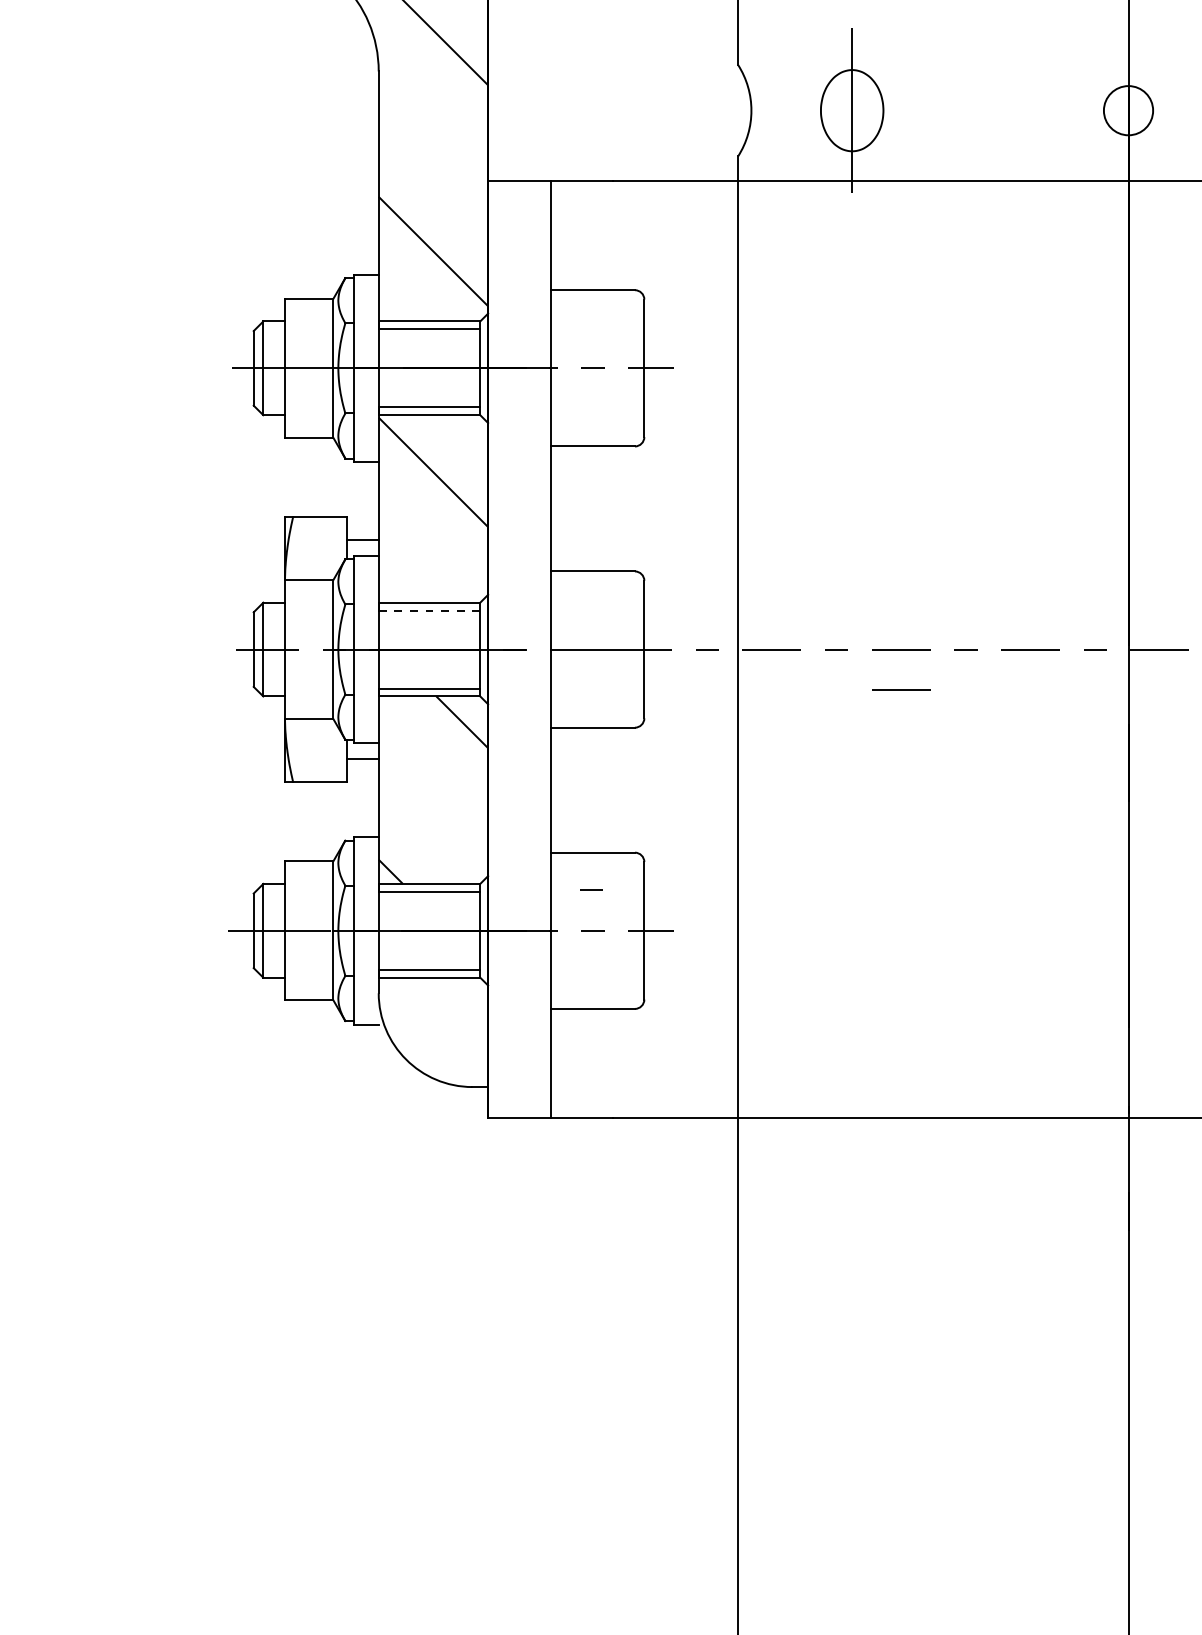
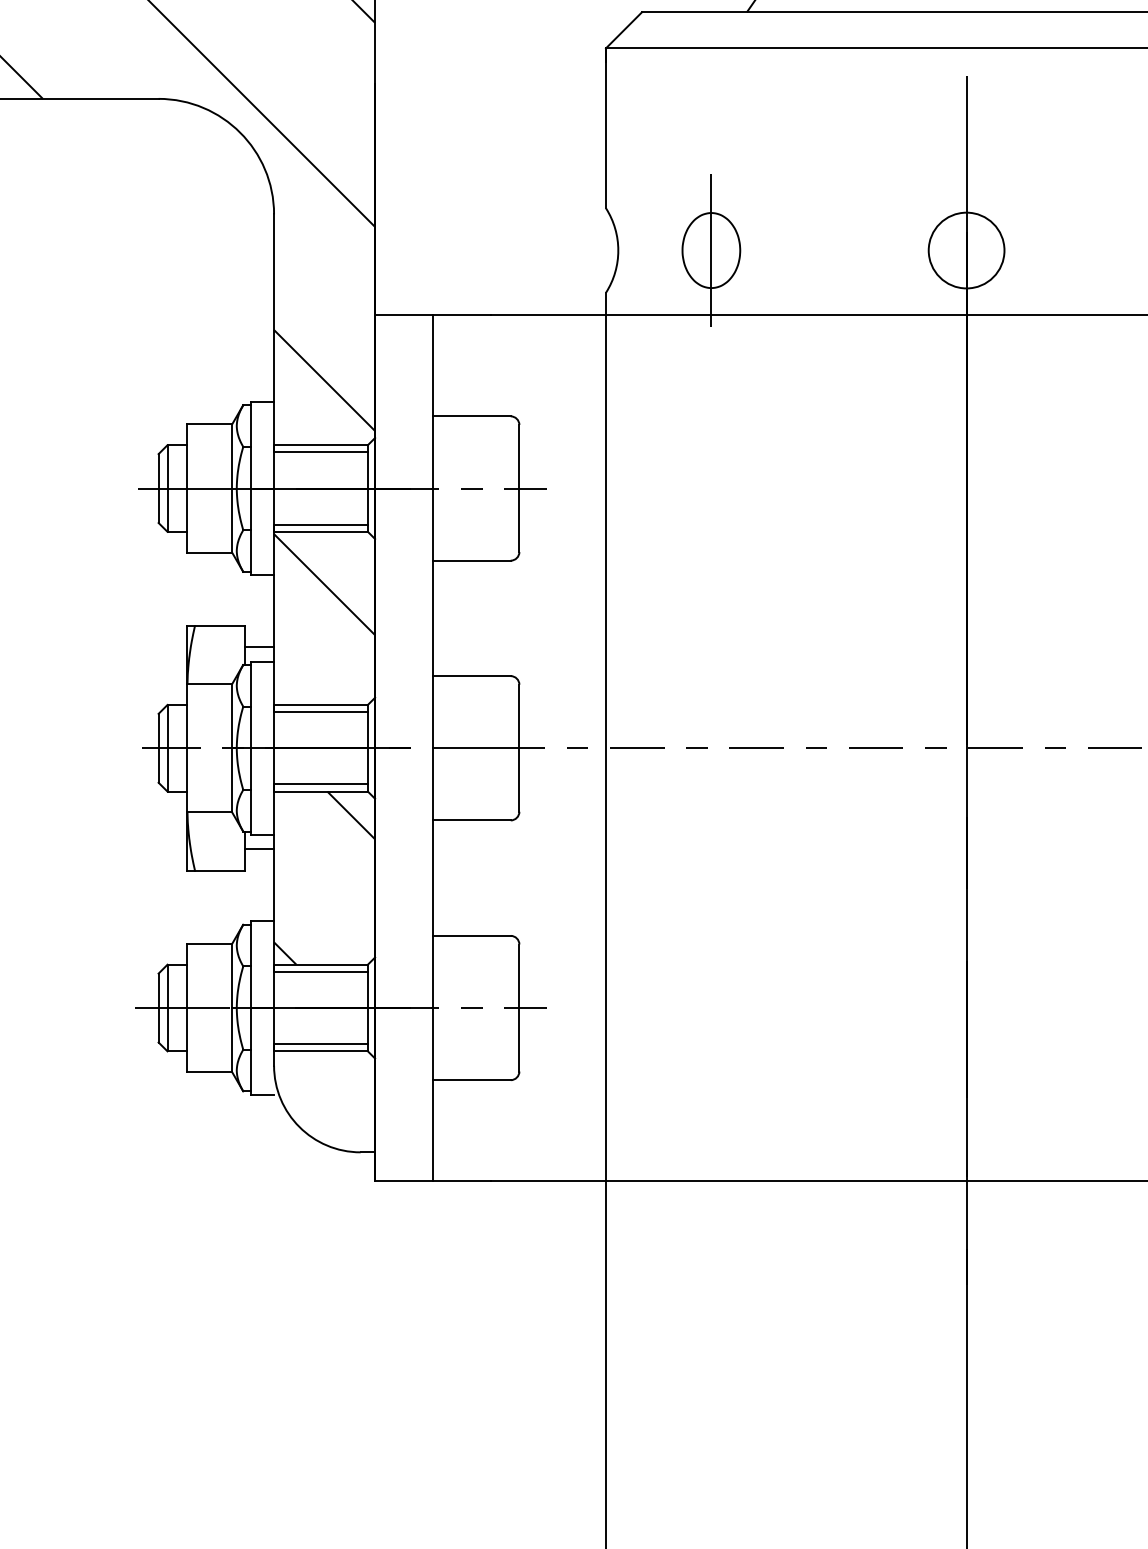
circle: (1128, 110) -> (966, 250), size x1.67
line: (428, 610) -> (320, 712), dashed -> solid
line: (901, 688) -> (756, 784), removed
line: (591, 889) -> (470, 969), removed

